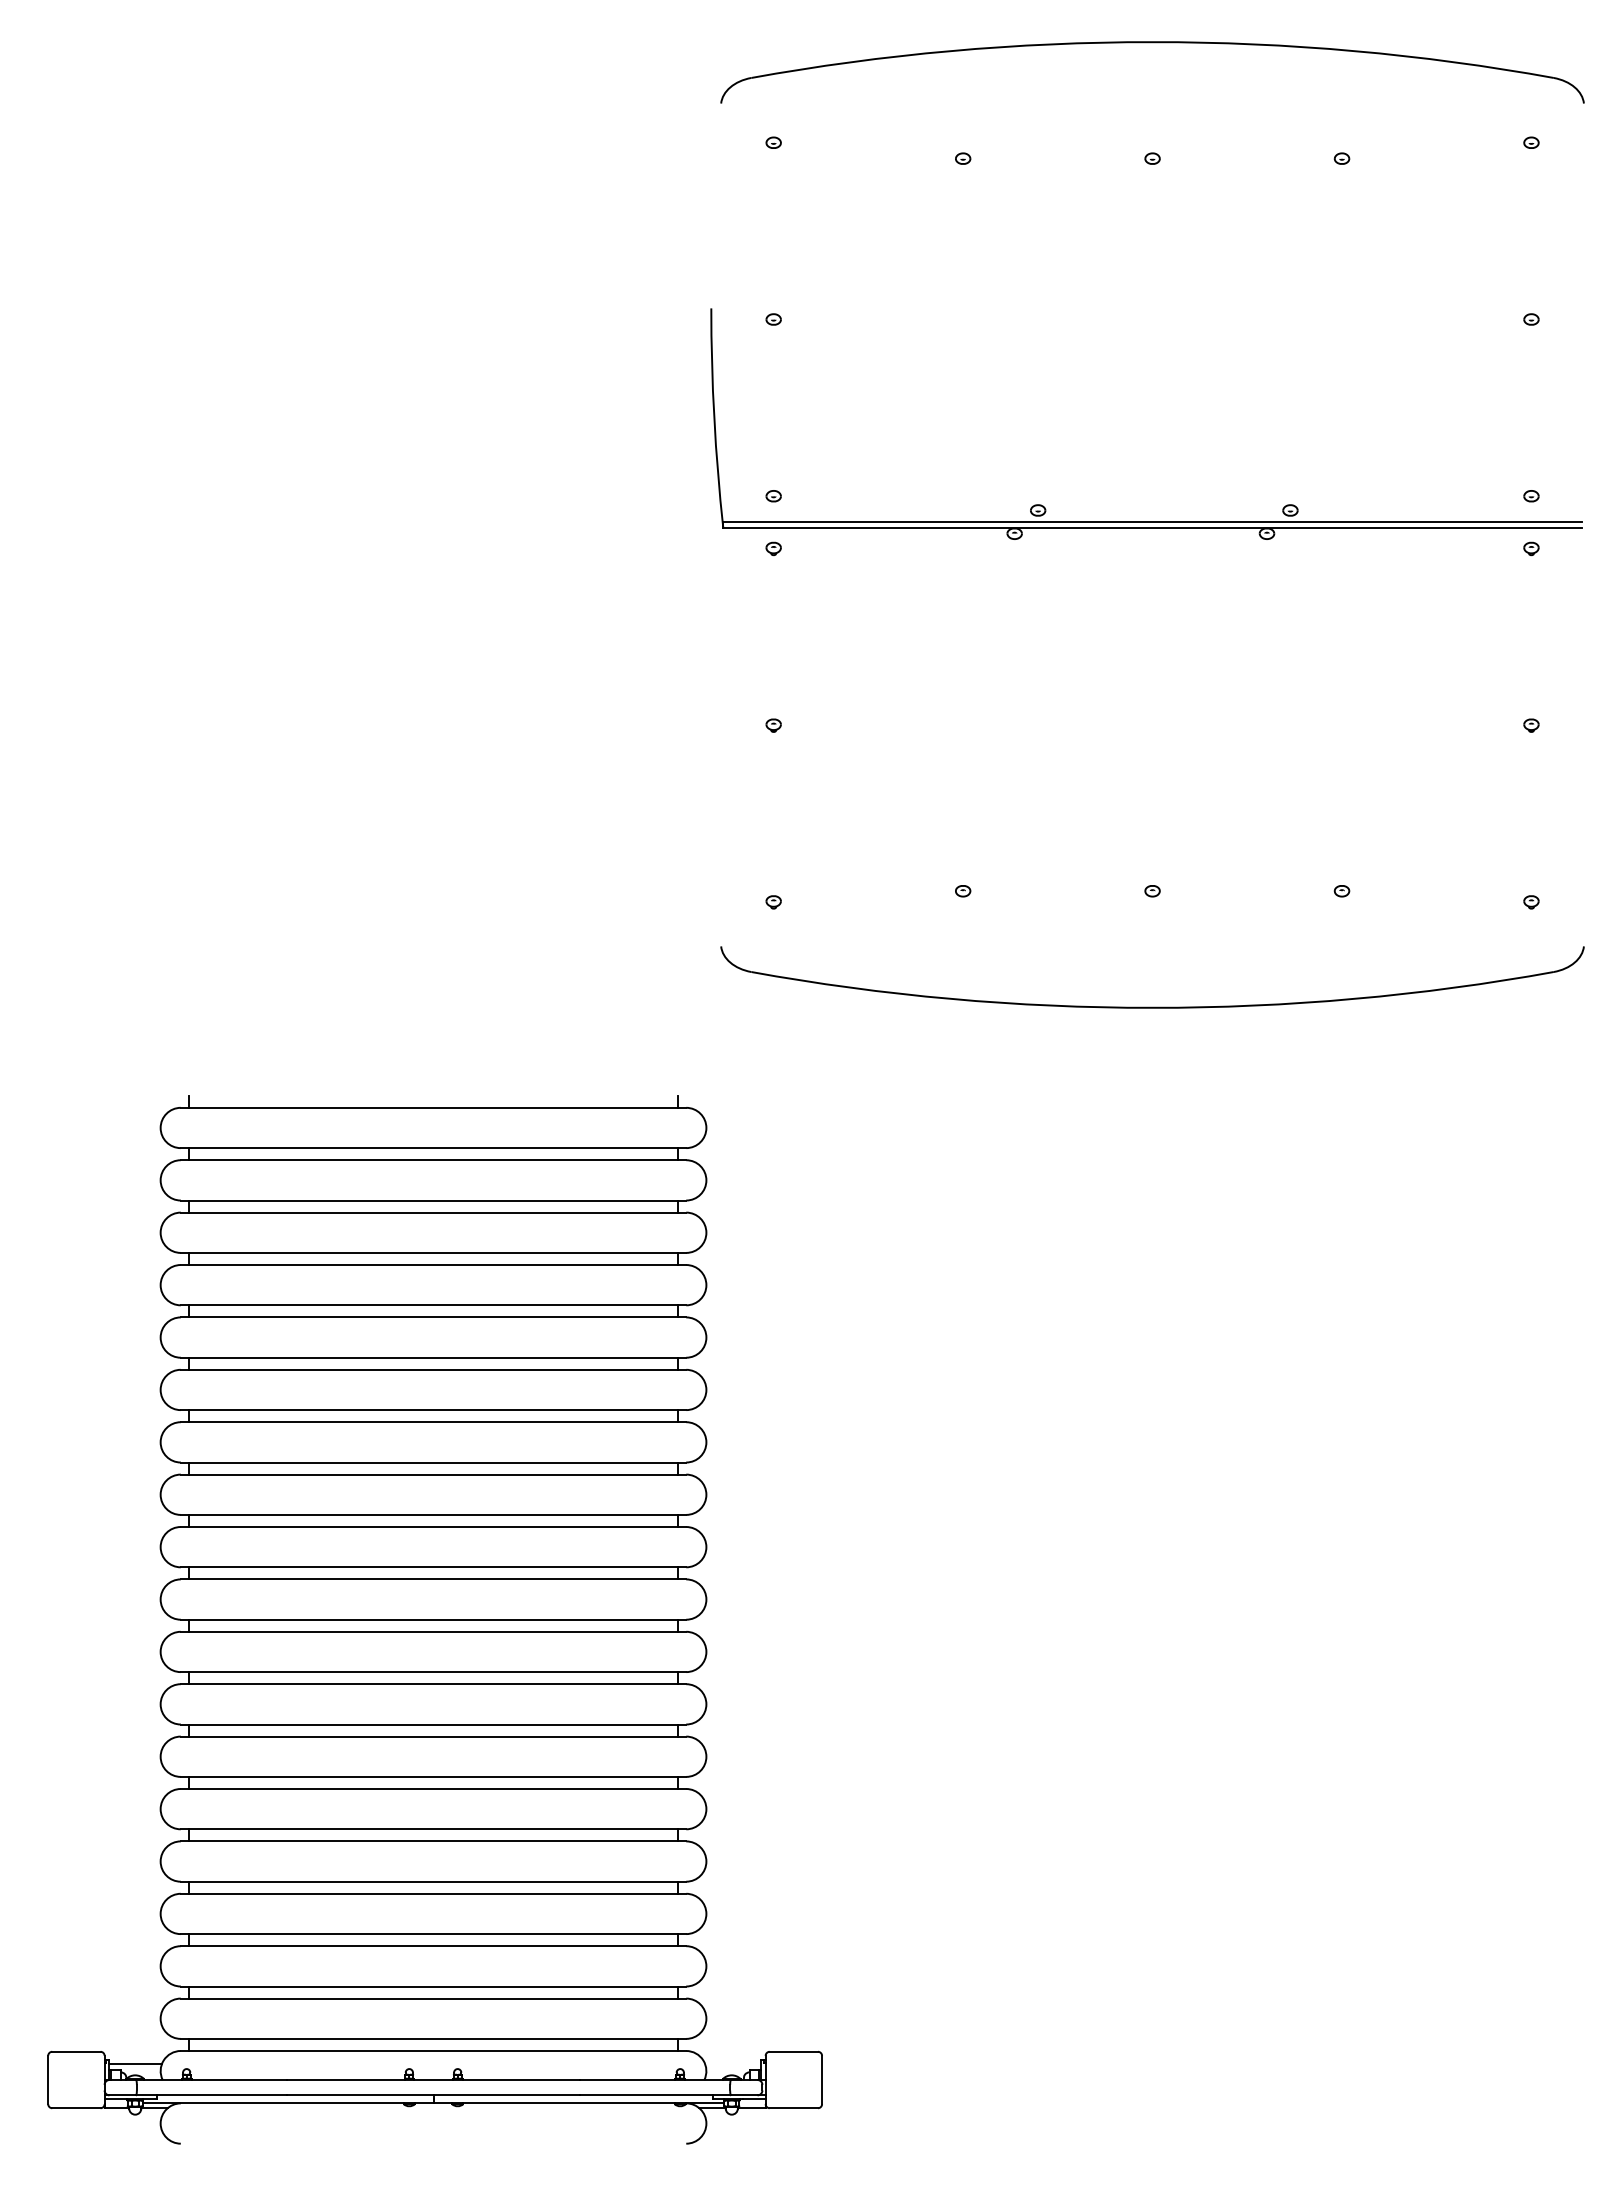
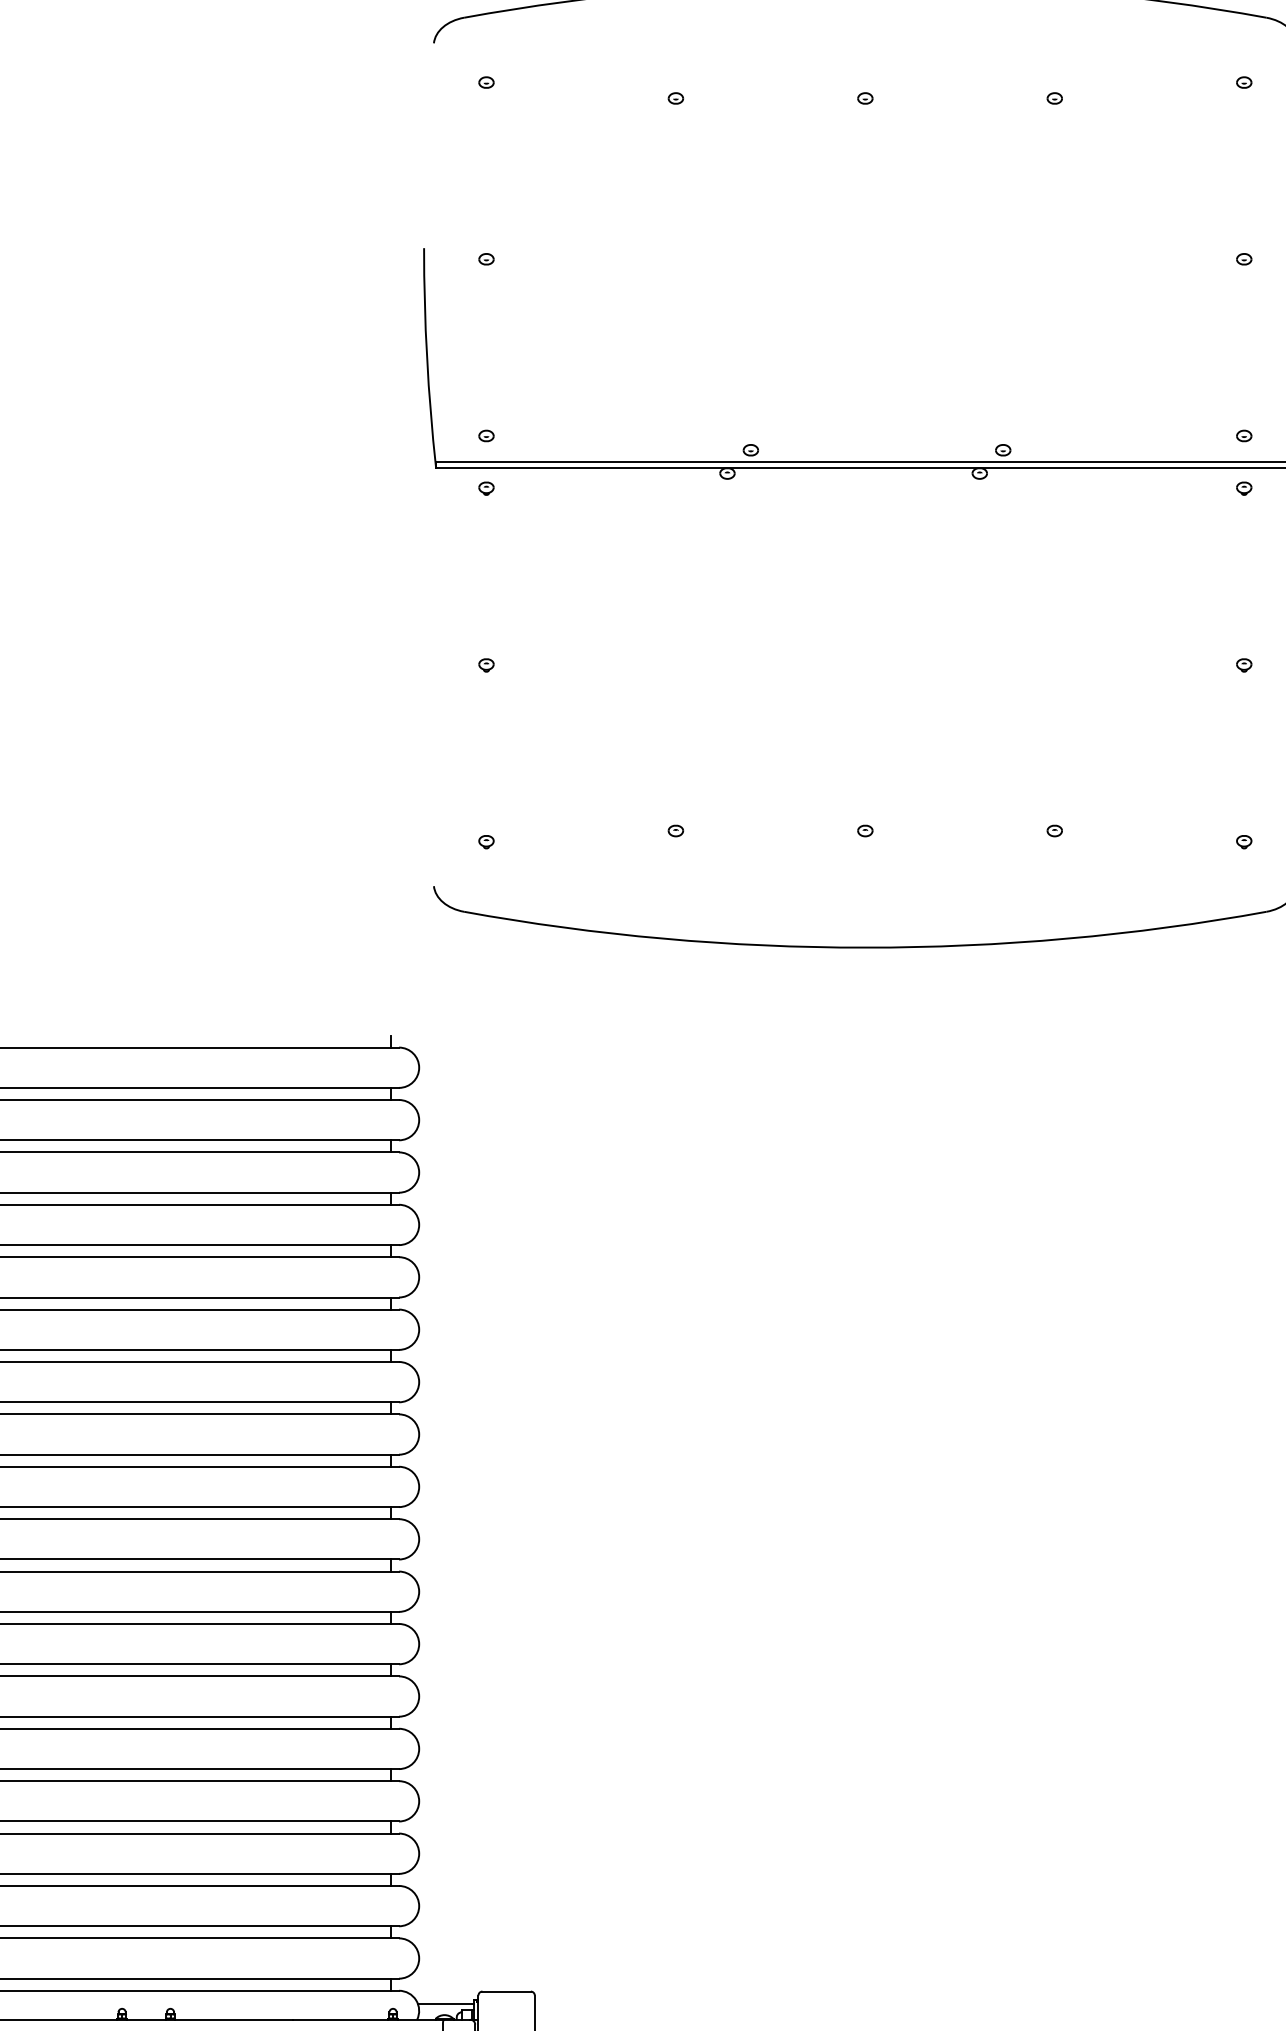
line: (732, 2064) -> (445, 2004), added

